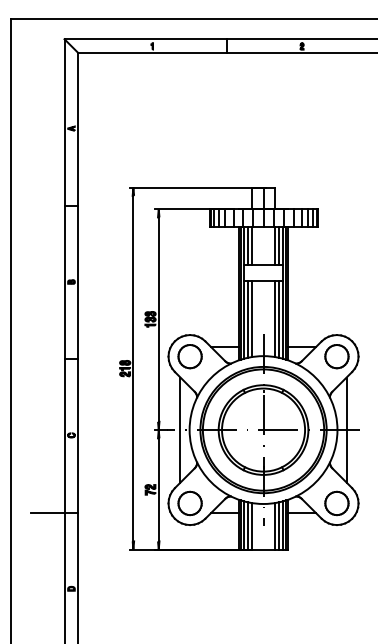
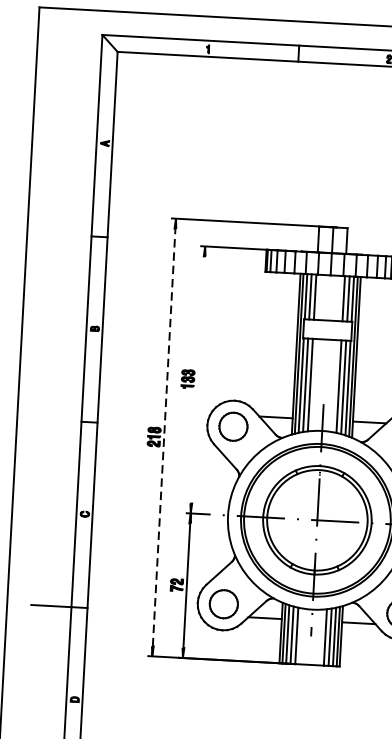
line: (158, 319) -> (197, 379), removed
line: (133, 368) -> (164, 437), solid -> dashed
line: (180, 429) -> (217, 514), removed

